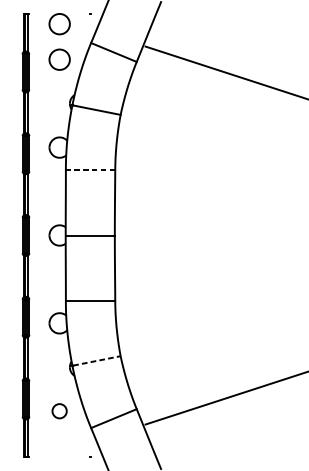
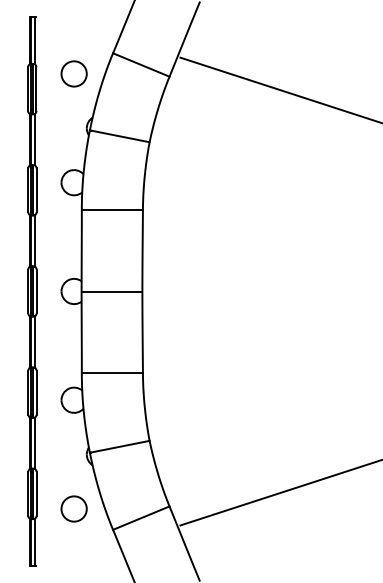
circle: (59, 23) -> (73, 29), removed
line: (90, 170) -> (112, 210), dashed -> solid
line: (97, 360) -> (120, 446), dashed -> solid
circle: (59, 410) -> (73, 508), size x1.43

